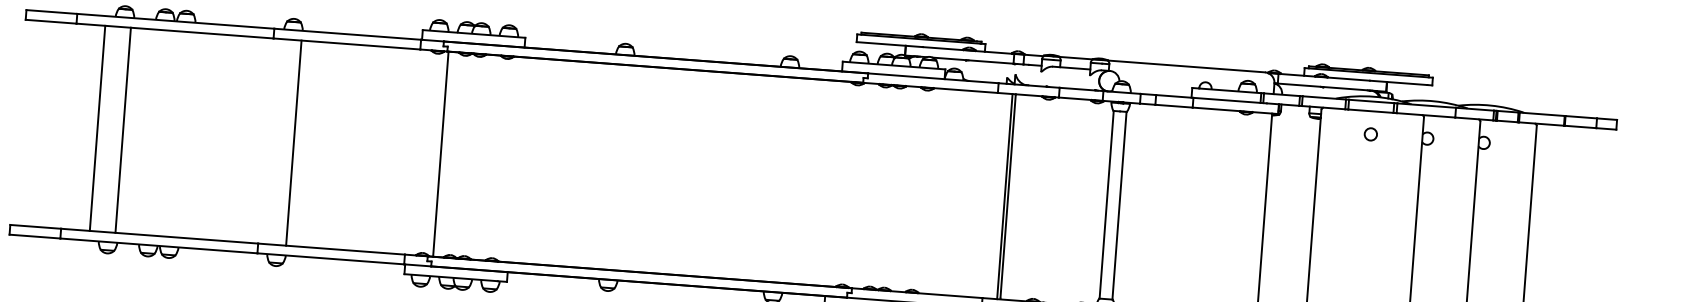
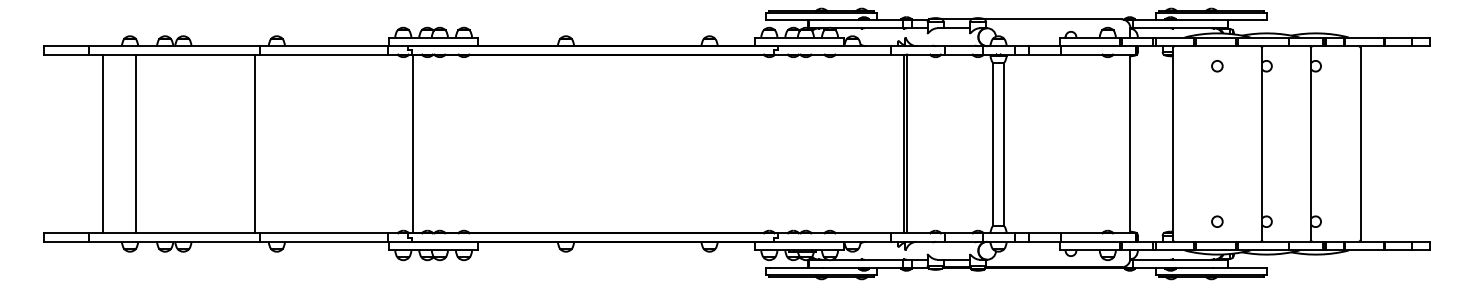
line: (97, 127) -> (102, 143), moved
line: (293, 142) -> (254, 143), moved

